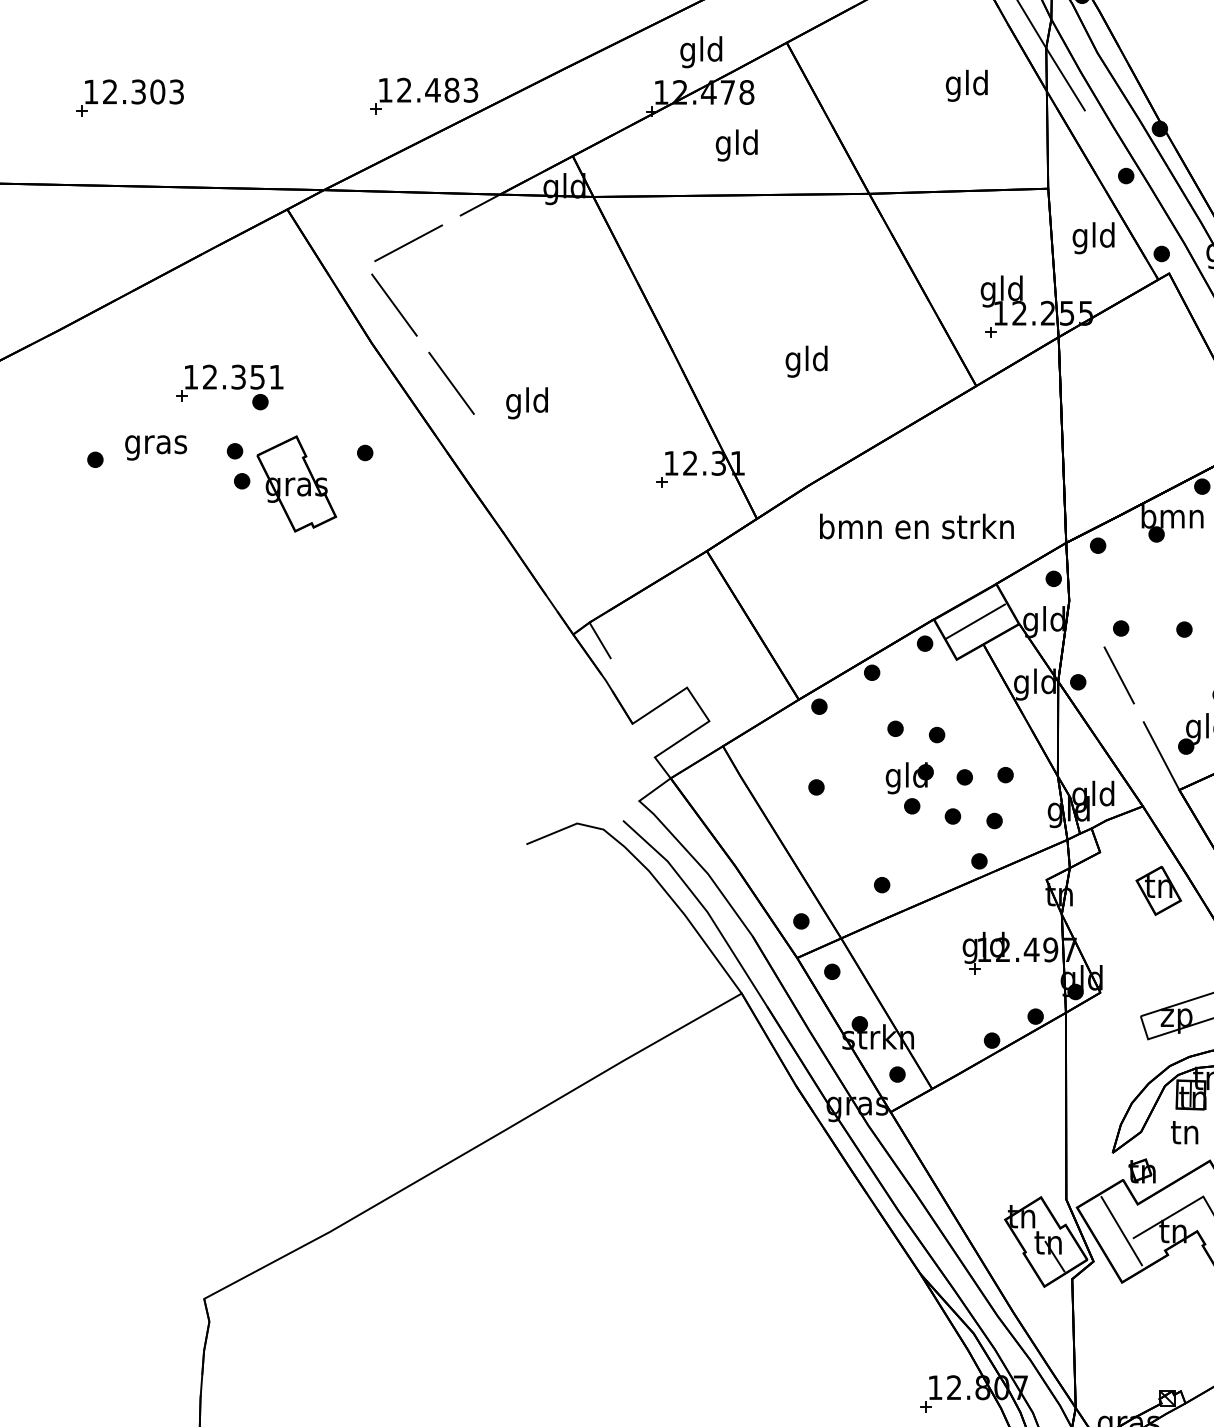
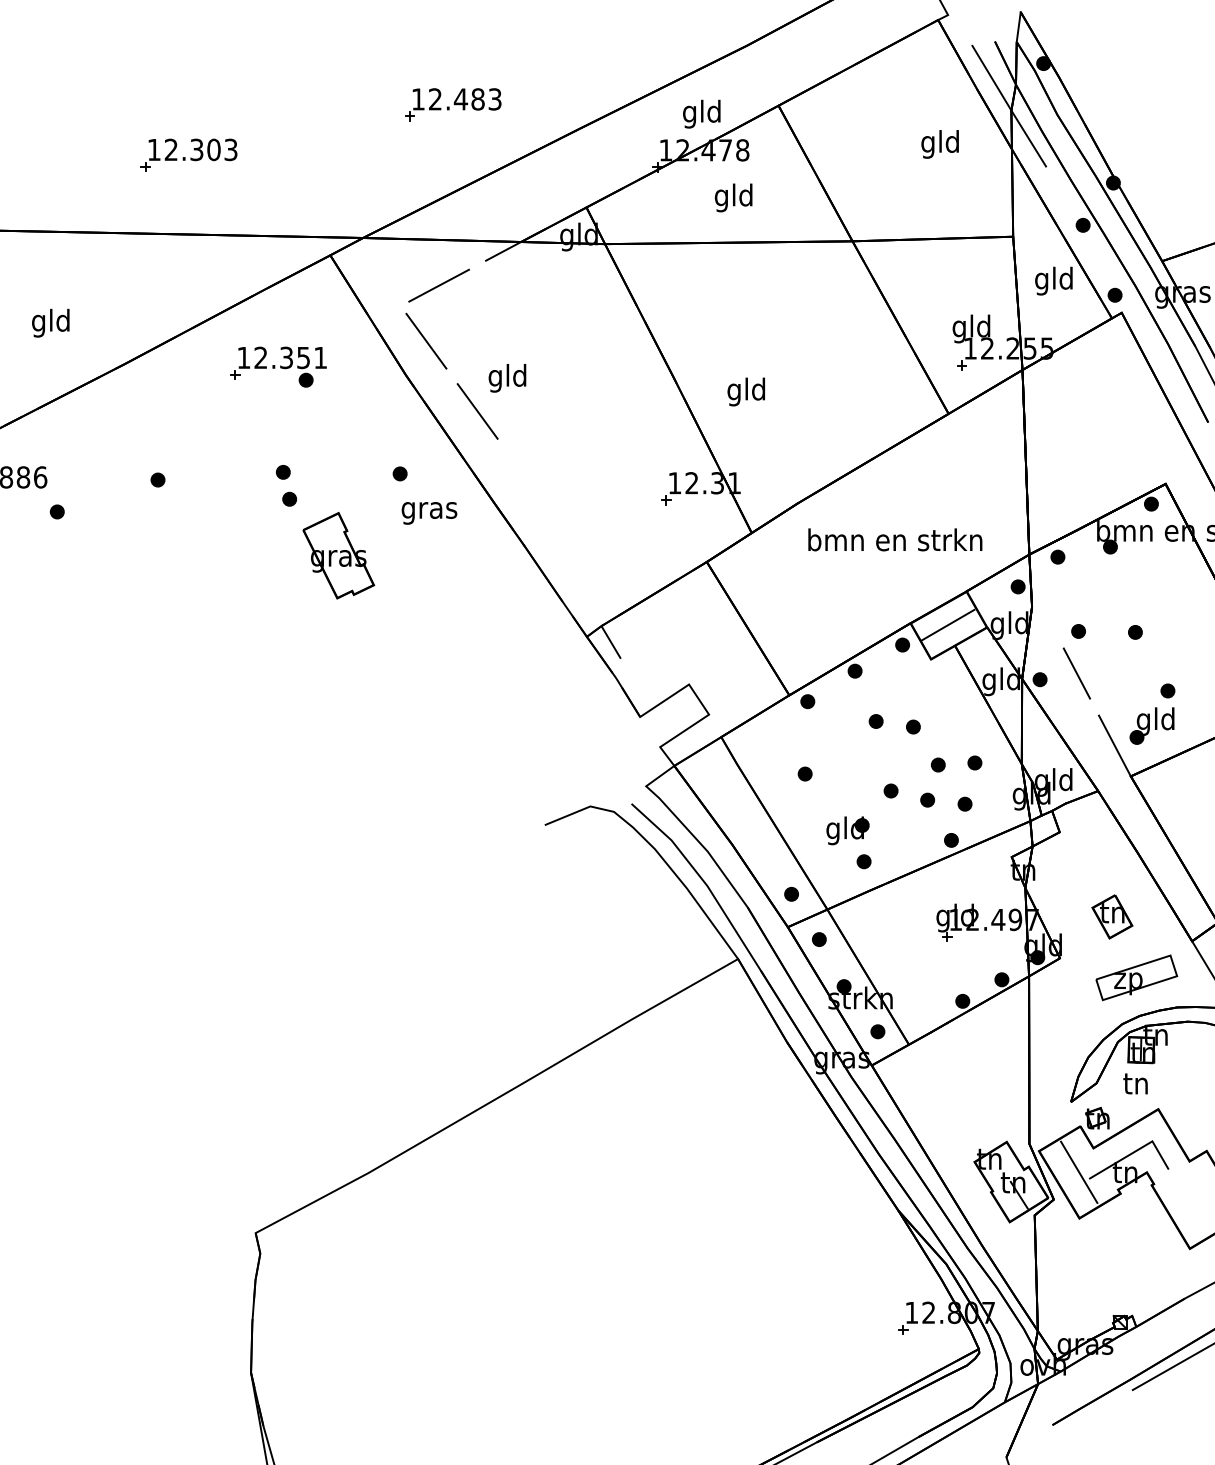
part: (424, 95) -> (453, 104), moved
text: (805, 361) -> (745, 391), moved
part: (229, 386) -> (278, 366), moved
text: (527, 403) -> (507, 378), moved
text: (156, 448) -> (429, 513), moved
part: (296, 483) -> (338, 555), moved
part: (909, 777) -> (847, 830), moved
part: (1158, 890) -> (1112, 916), moved

